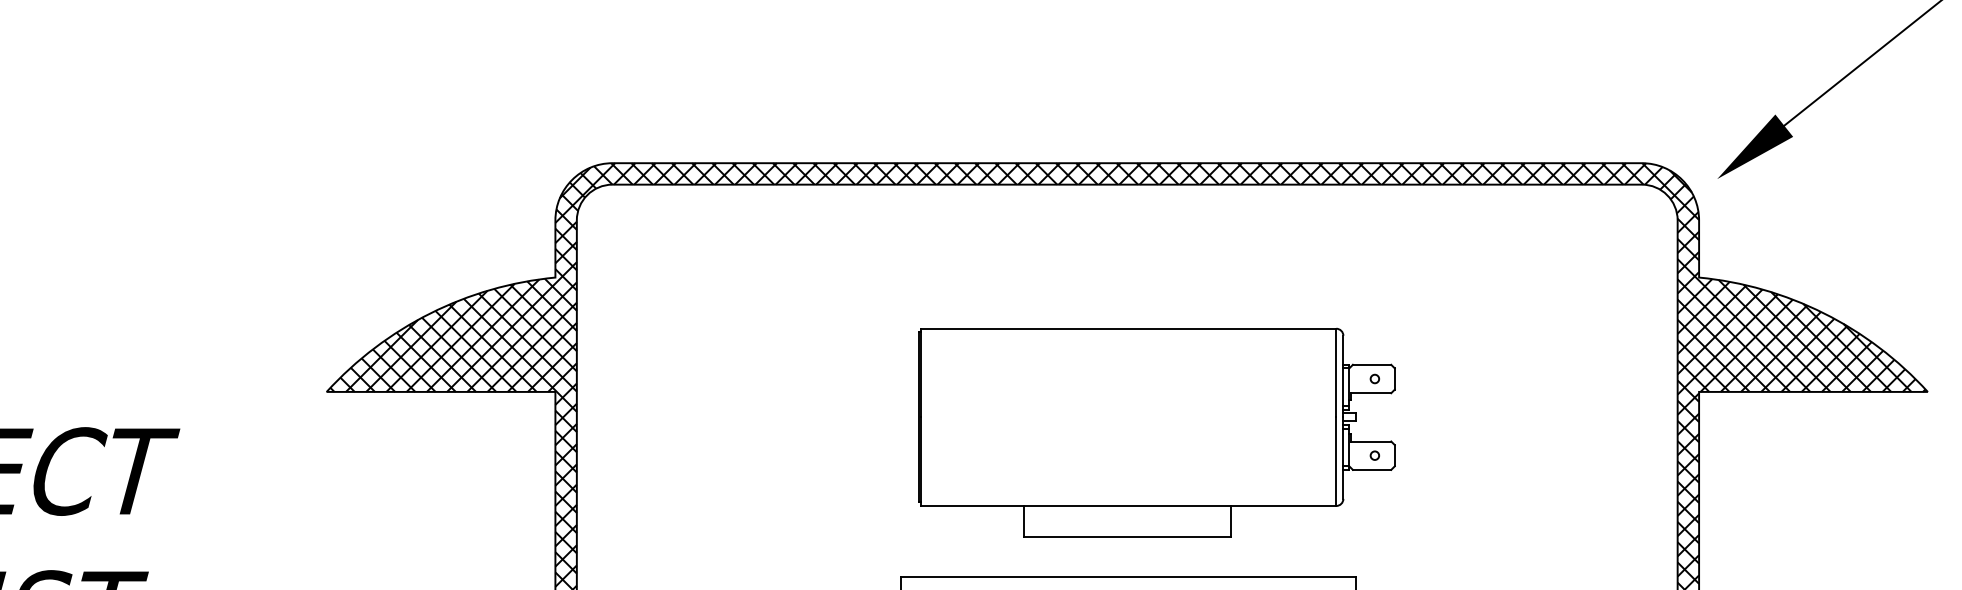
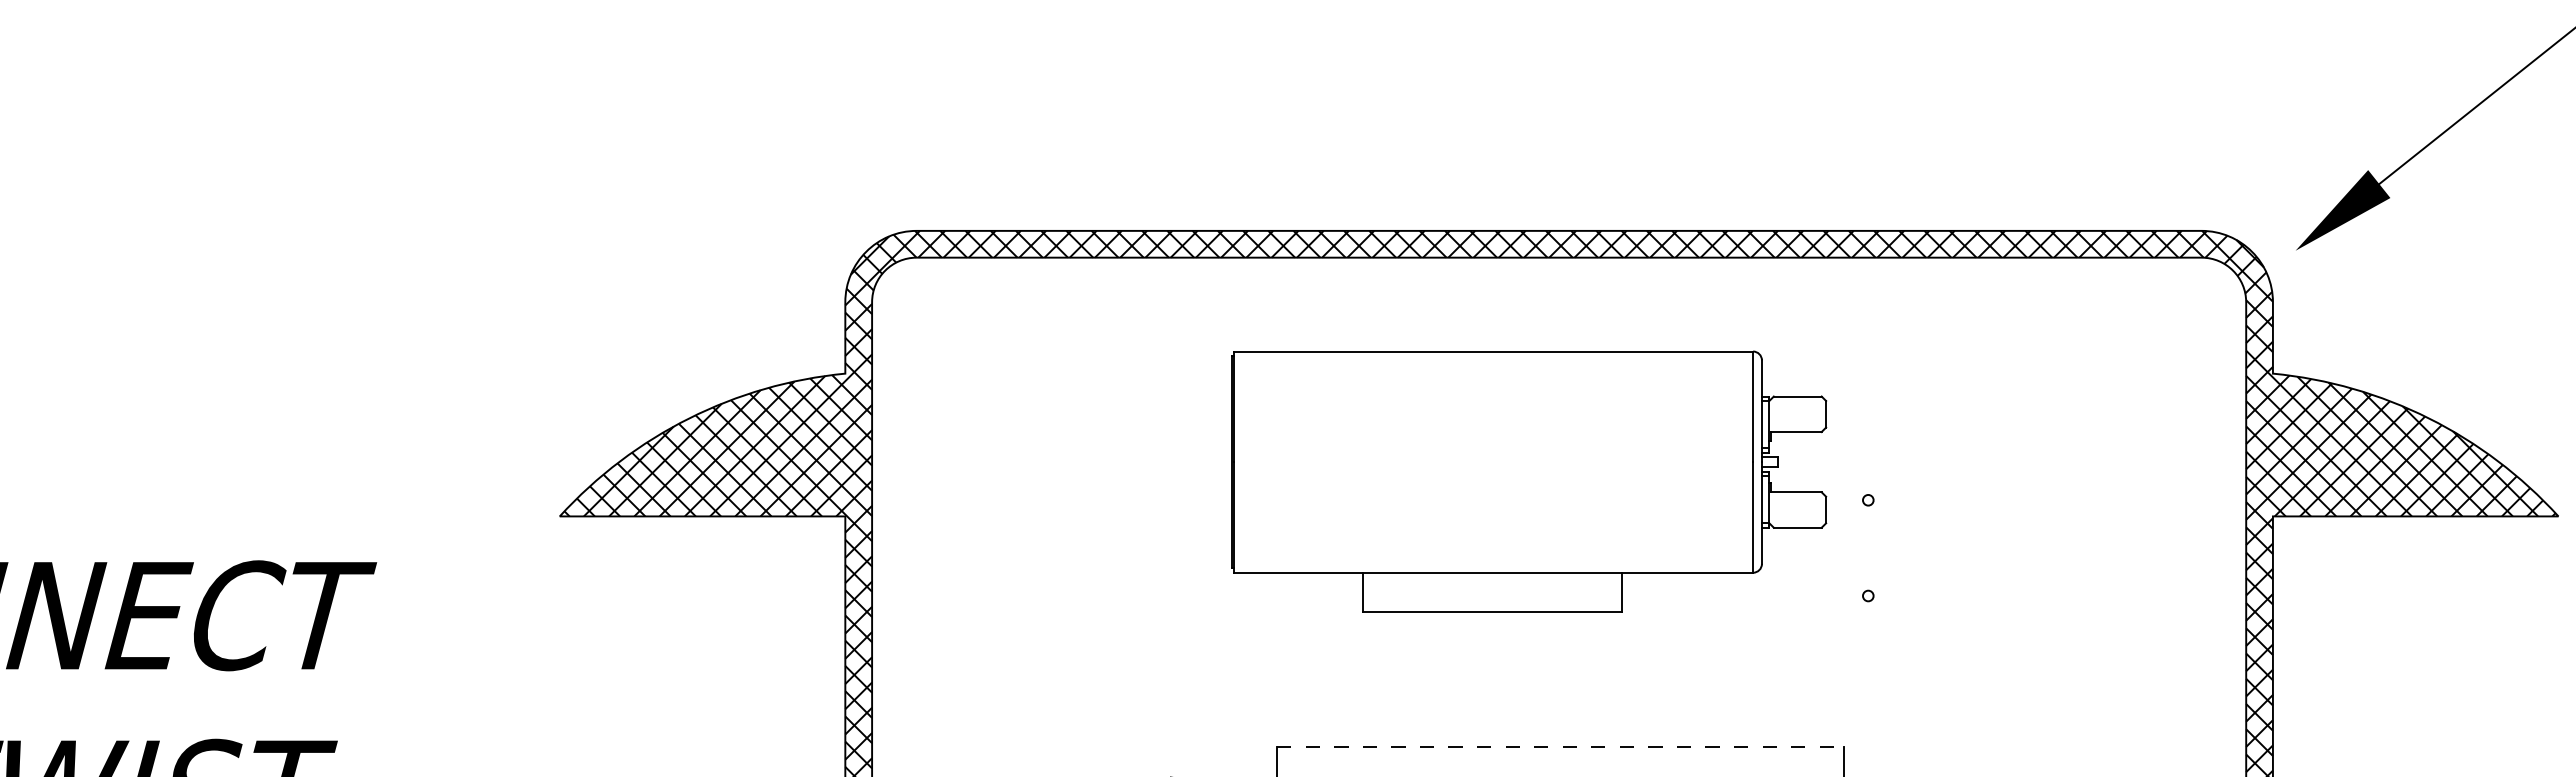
part: (1157, 432) -> (1529, 481), moved
line: (1128, 576) -> (1560, 746), solid -> dashed

